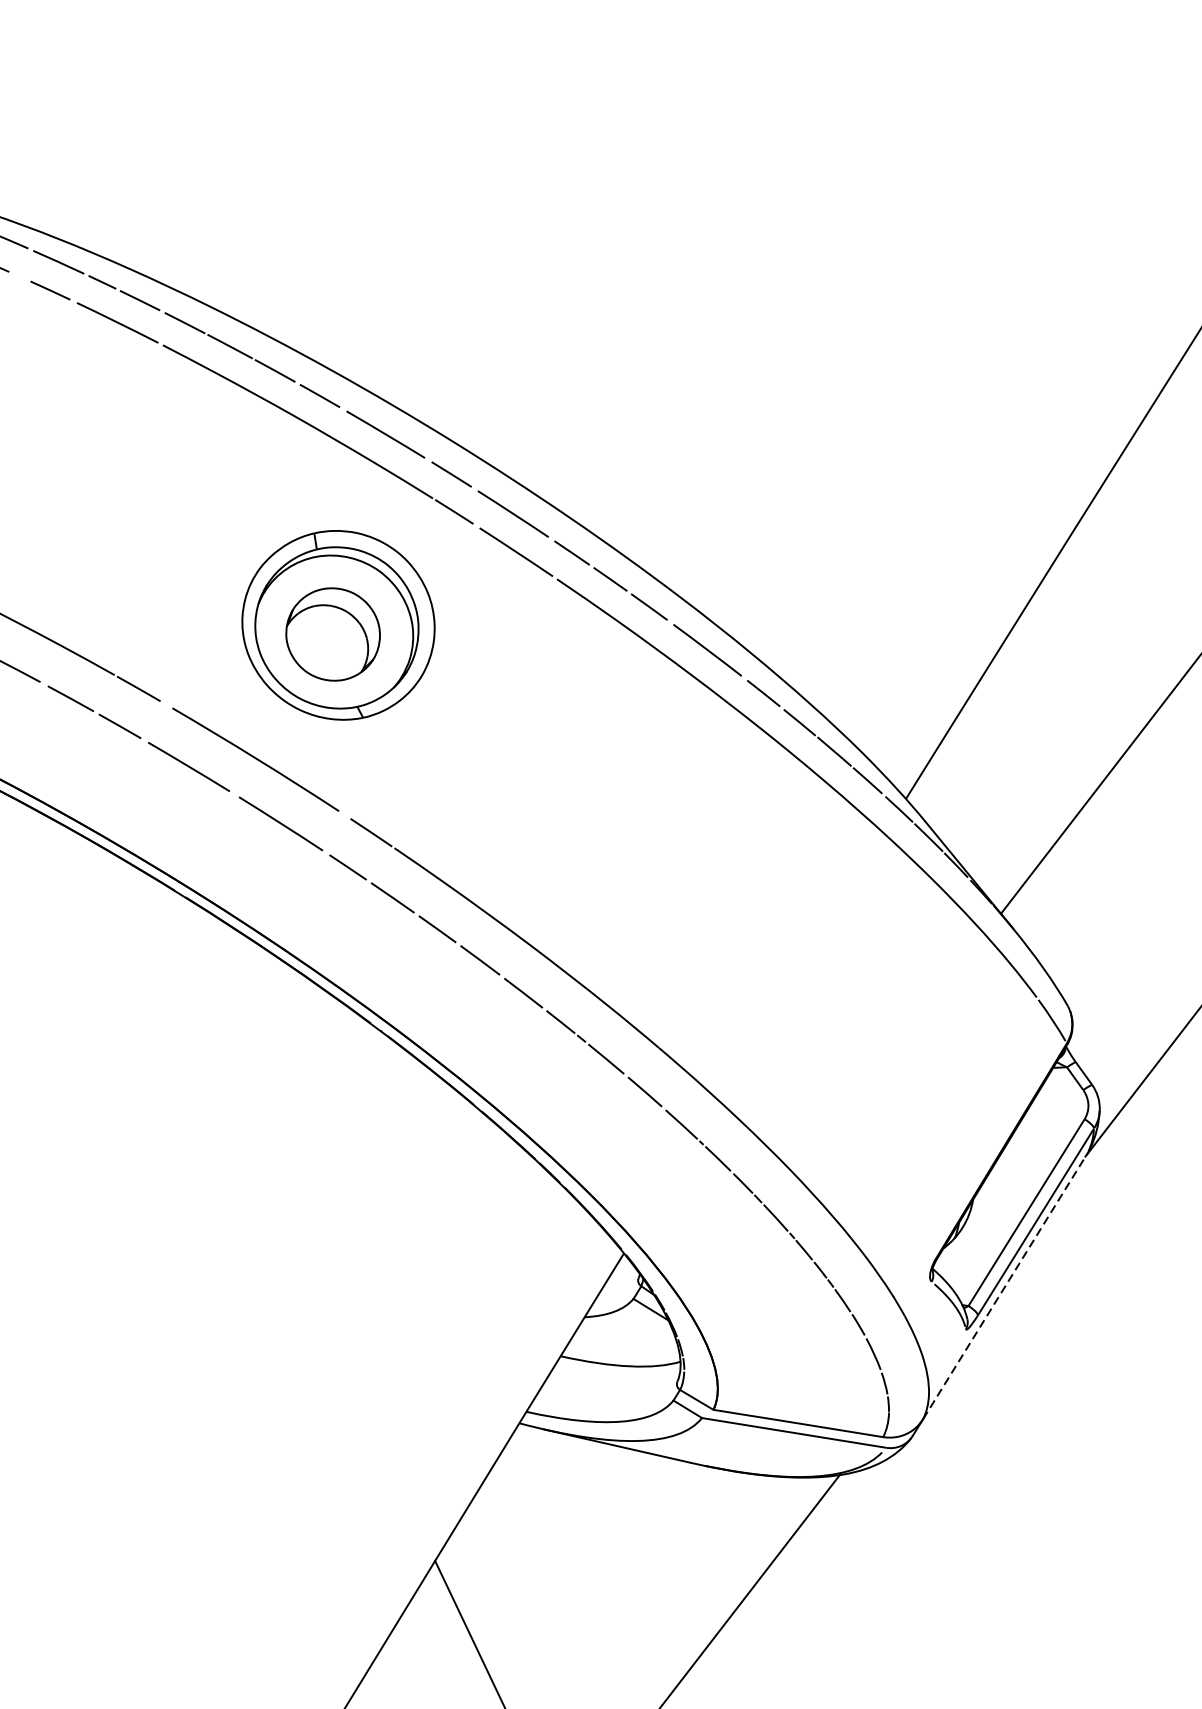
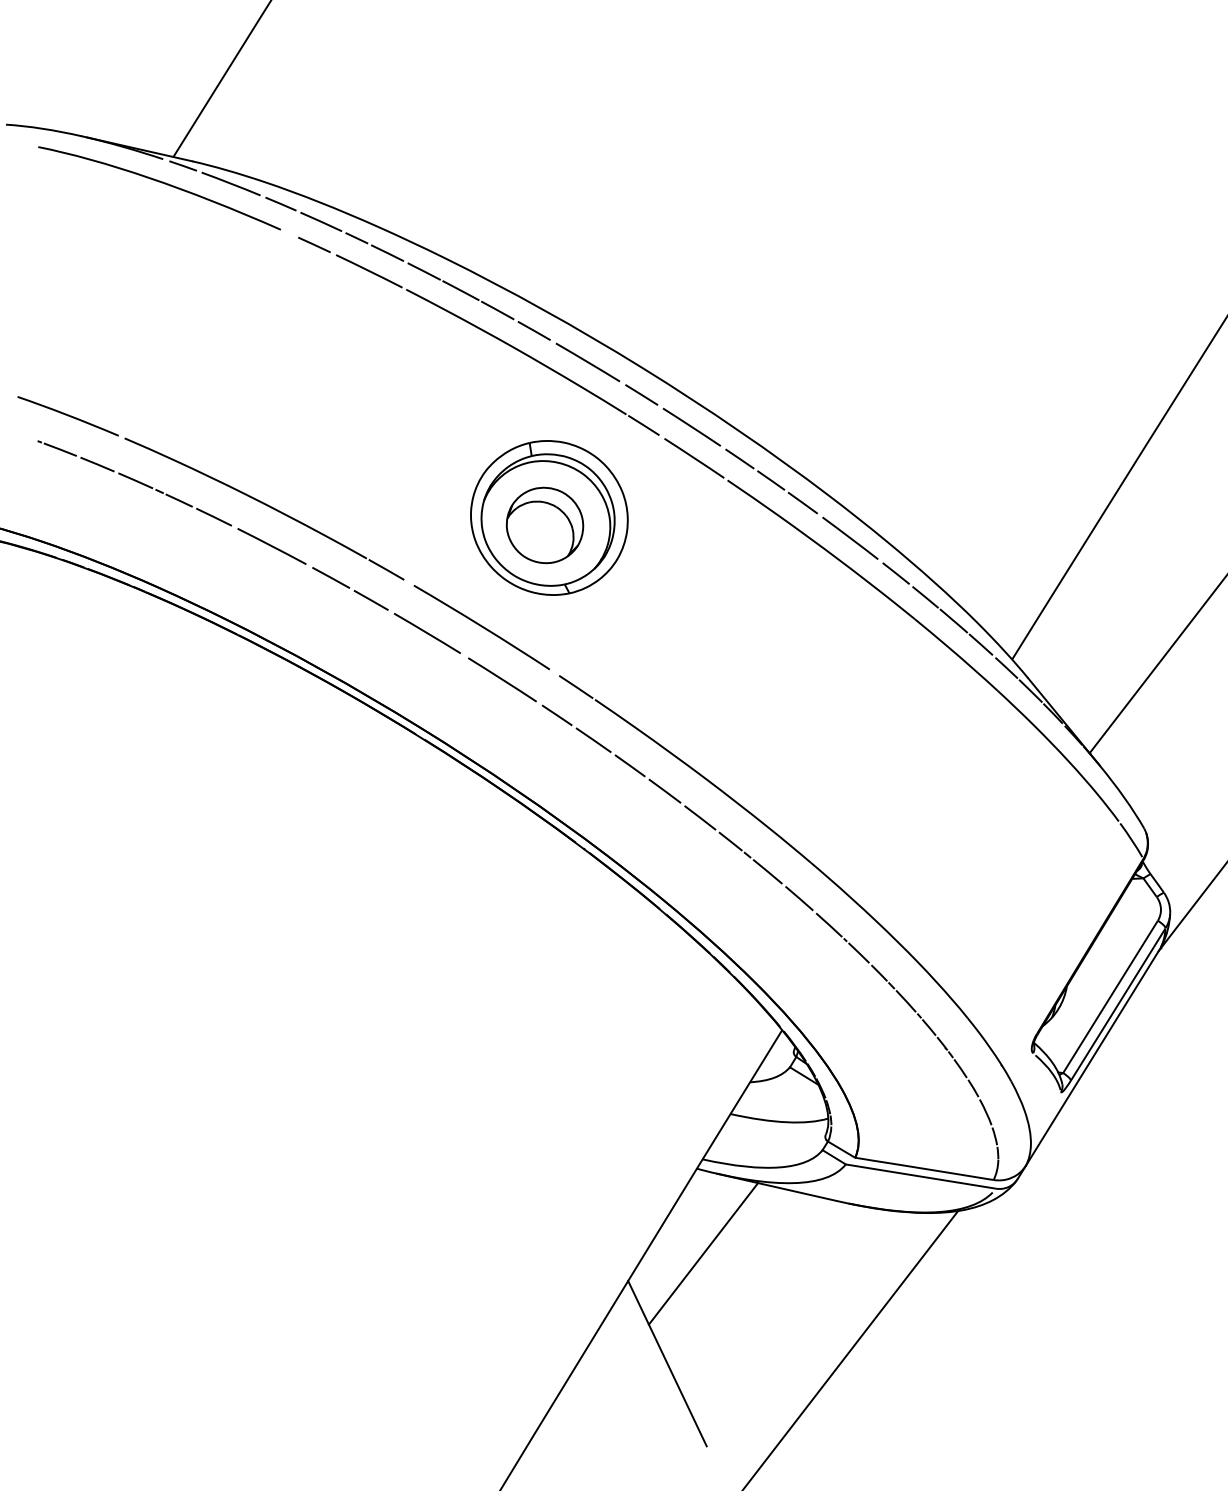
line: (1005, 1285) -> (1093, 1056), dashed -> solid
line: (527, 1527) -> (703, 1253), added

